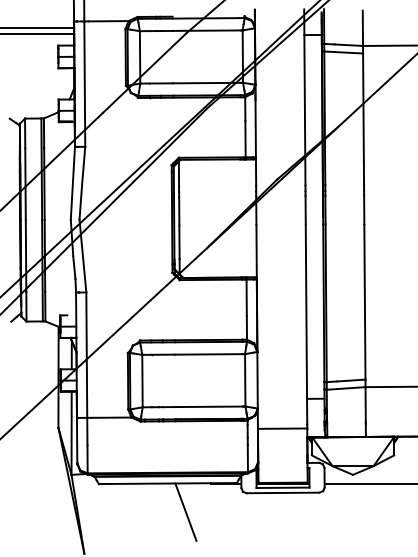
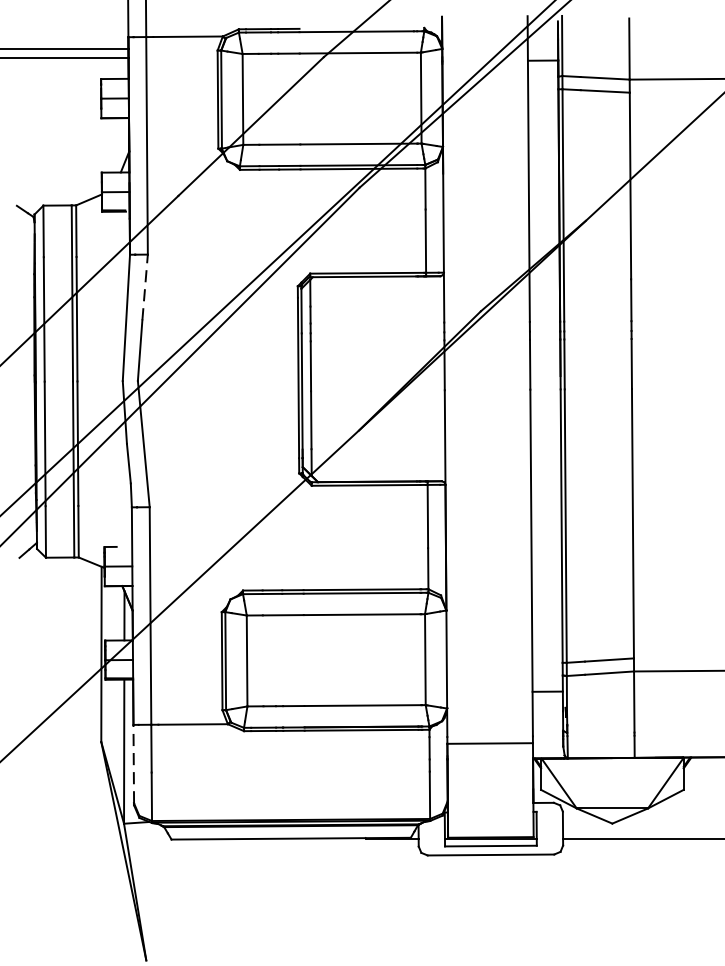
line: (83, 165) -> (144, 286), solid -> dashed
line: (77, 440) -> (134, 764), solid -> dashed
line: (185, 511) -> (321, 887), removed

